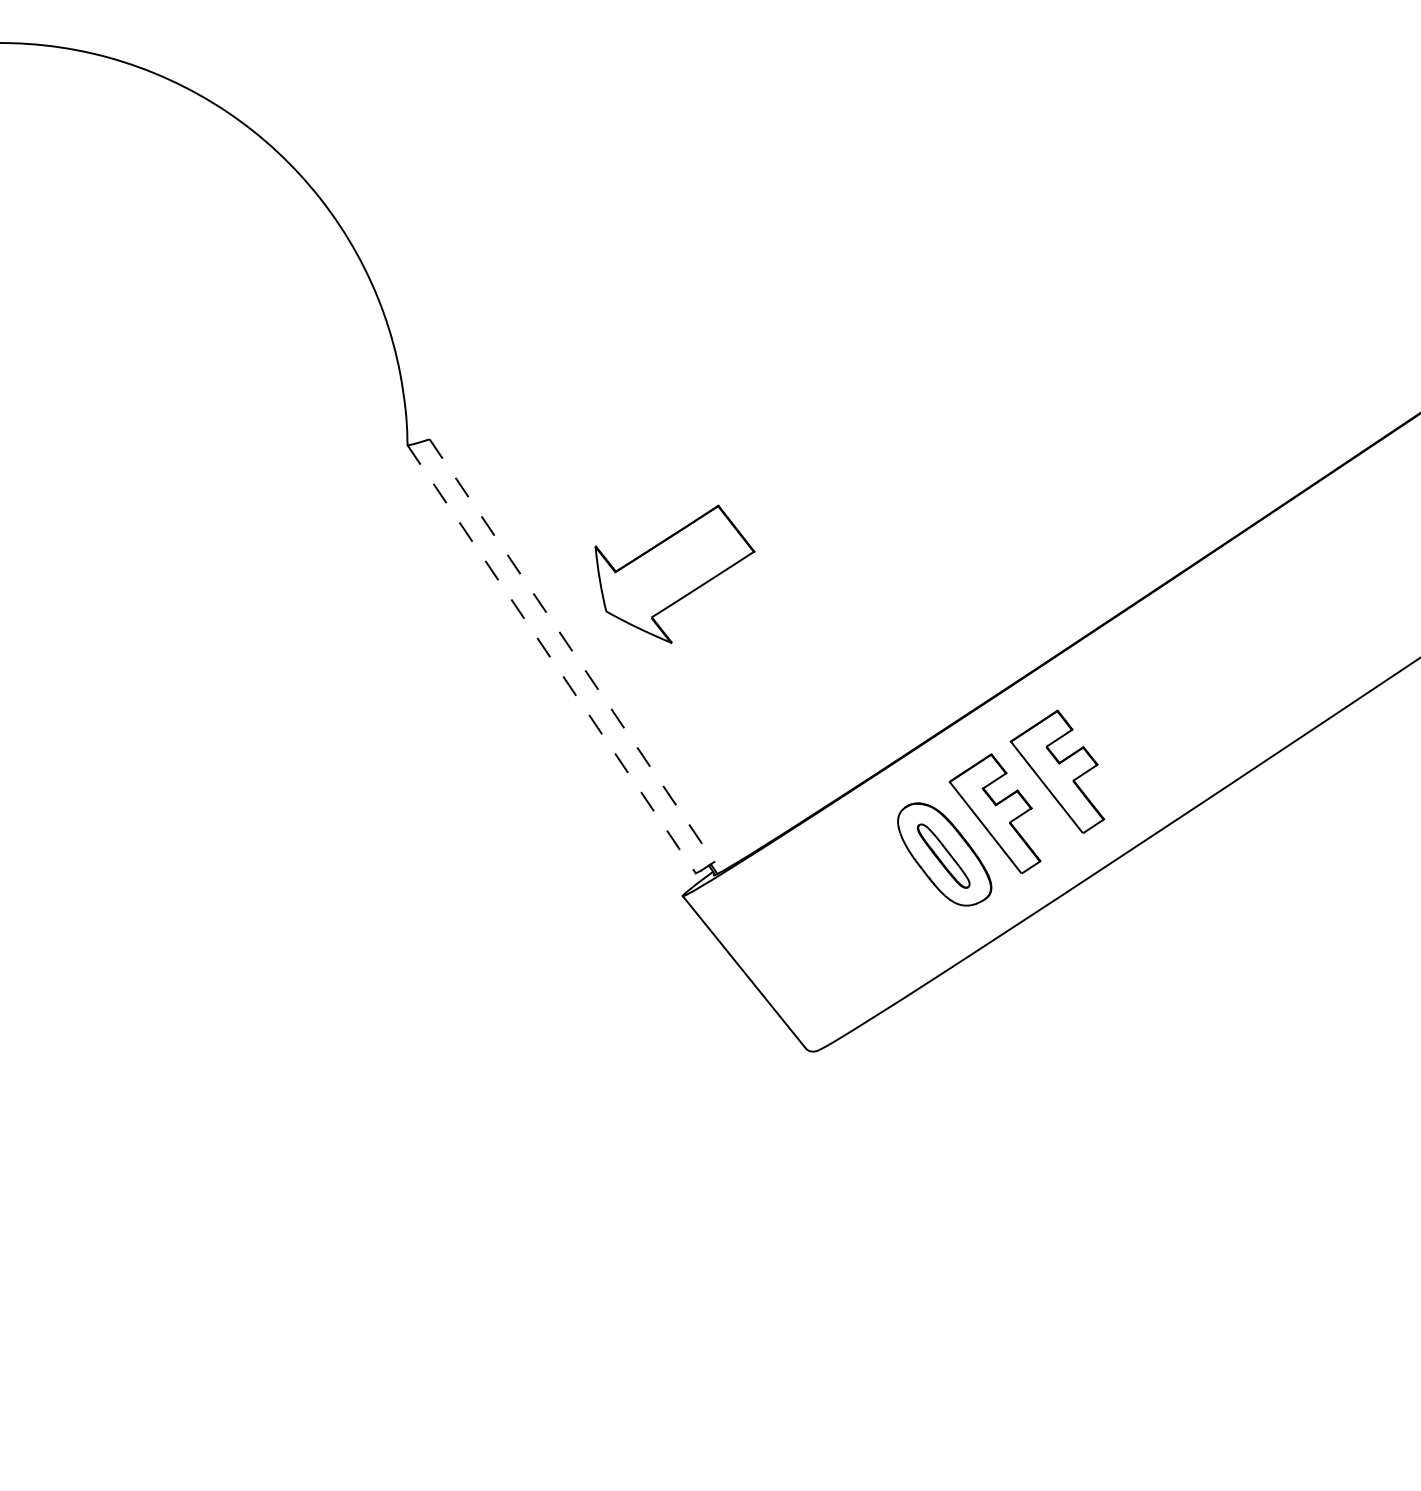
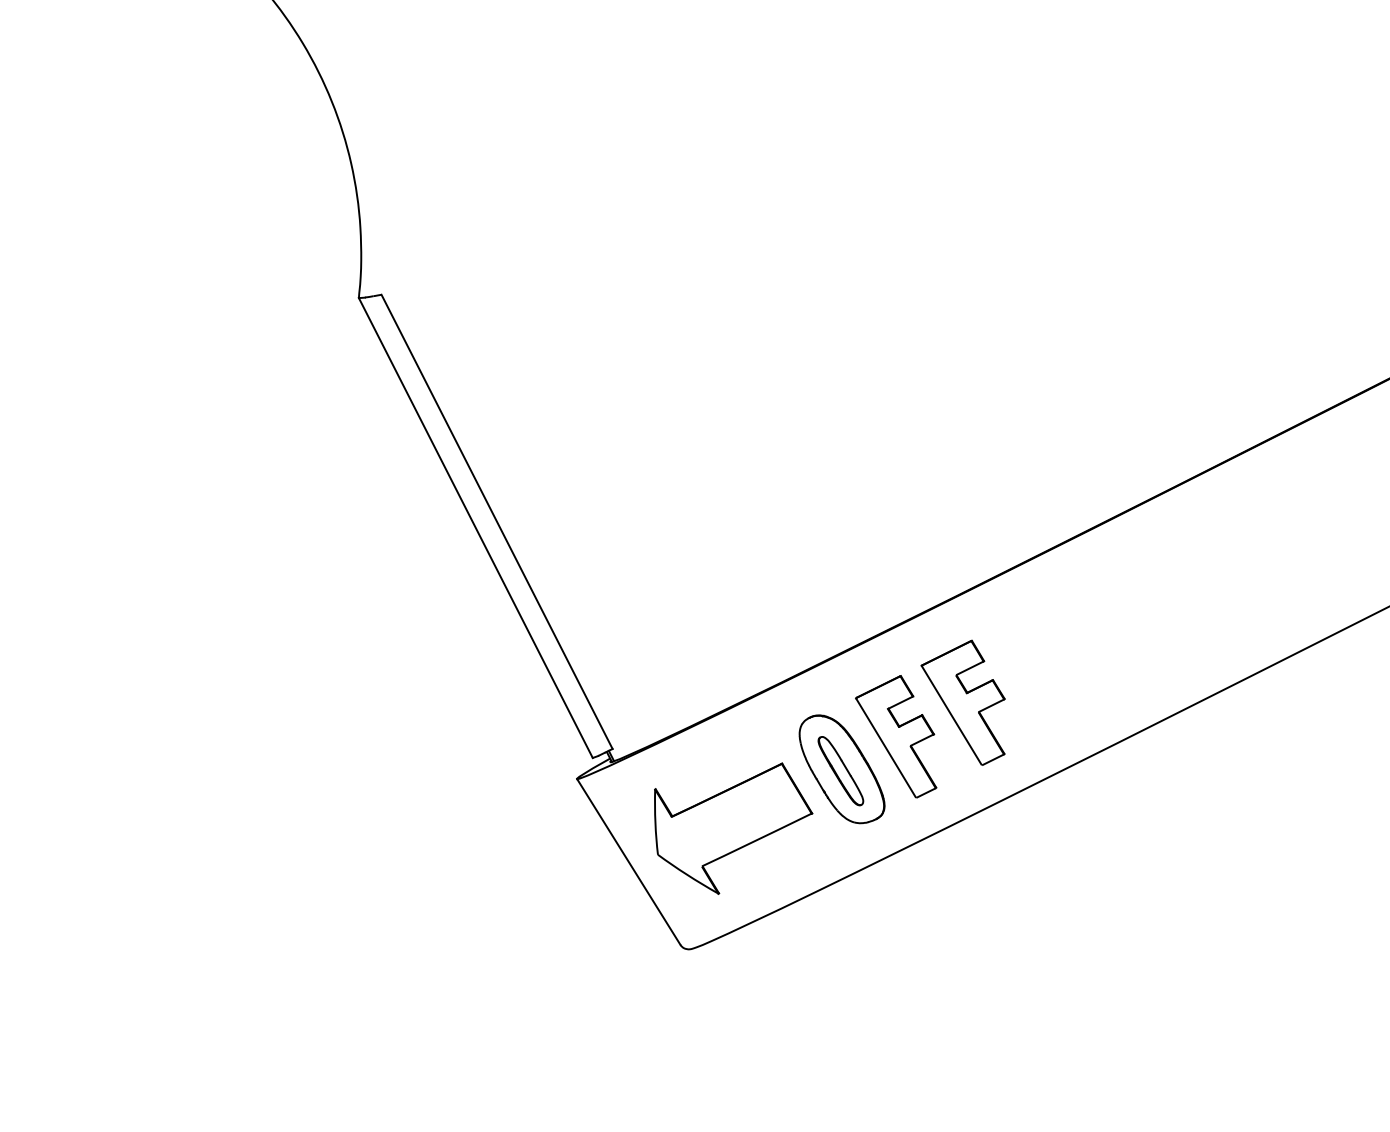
part: (674, 573) -> (730, 825), moved
line: (572, 650) -> (497, 521), dashed -> solid
line: (551, 659) -> (475, 528), dashed -> solid

